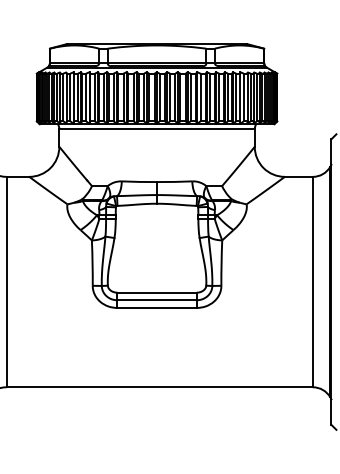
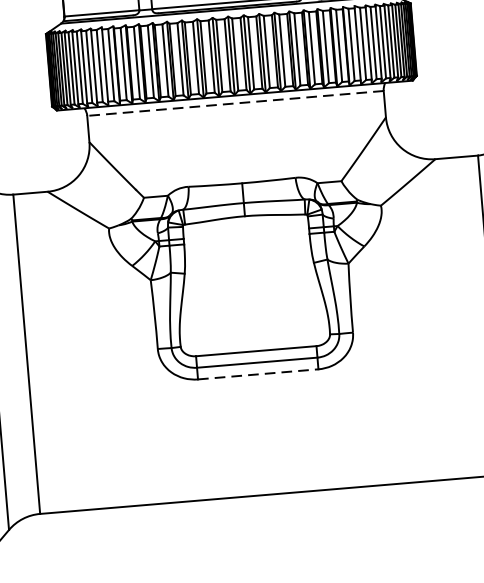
line: (157, 129) -> (236, 103), solid -> dashed
line: (157, 307) -> (258, 373), solid -> dashed

